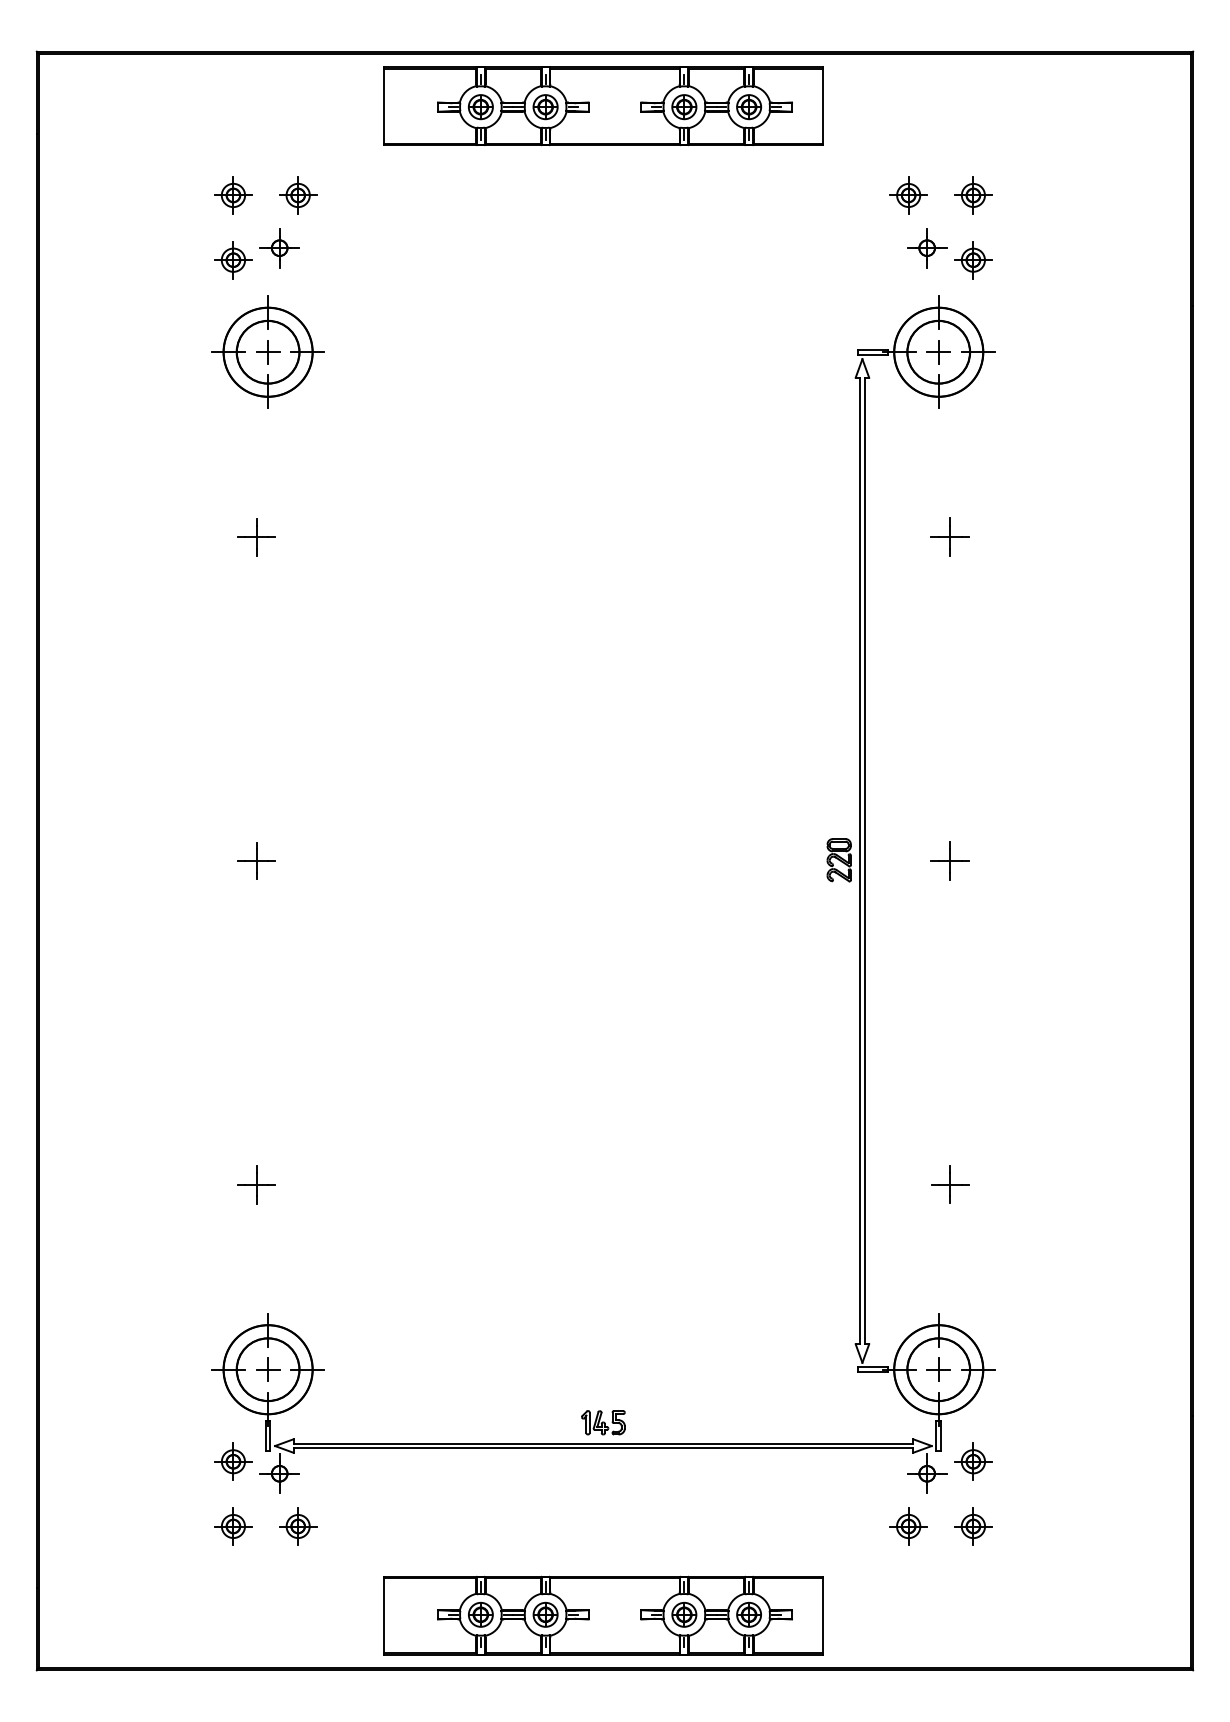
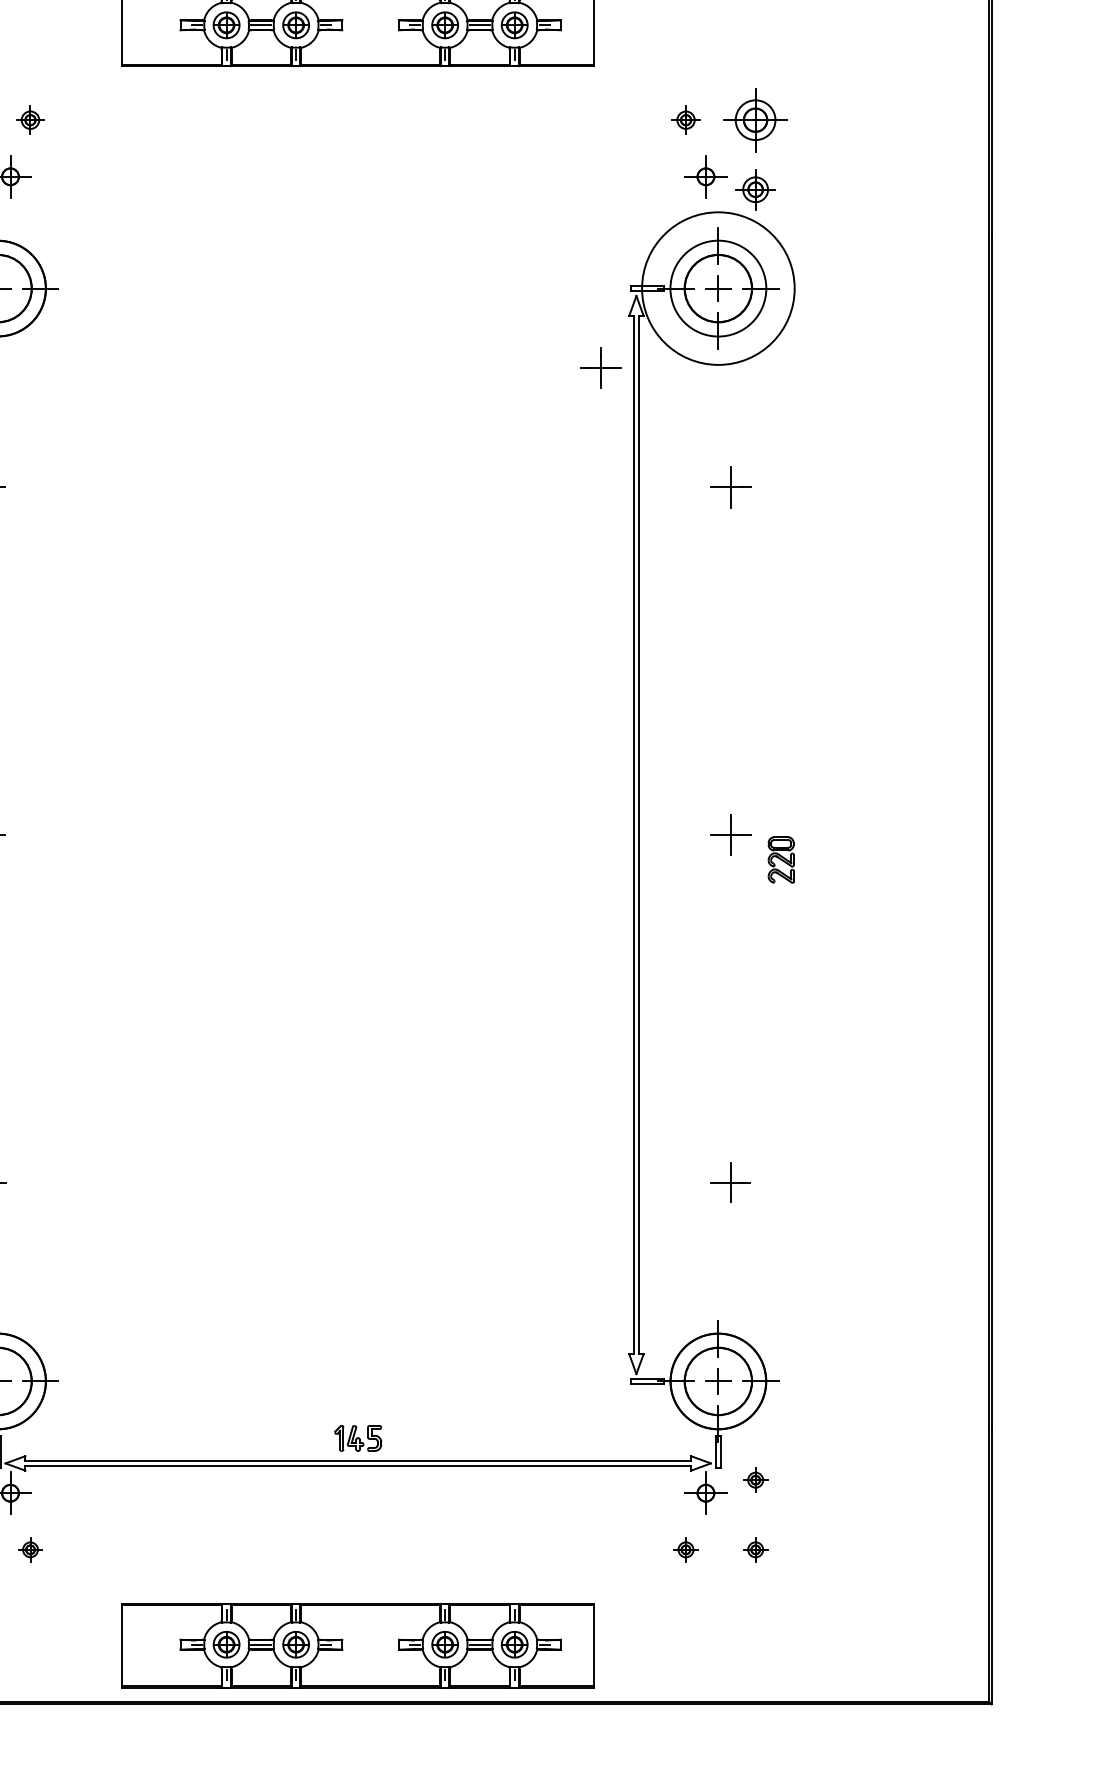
part: (298, 195) -> (30, 120), size x0.7
part: (908, 195) -> (685, 120), size x0.7
part: (973, 195) -> (755, 120), size x1.6
circle: (938, 351) -> (718, 287), size x1.6
part: (828, 425) -> (599, 367), added
part: (838, 860) -> (780, 860), moved
part: (973, 1461) -> (755, 1480), size x0.6
part: (298, 1526) -> (30, 1549), size x0.6
part: (908, 1526) -> (685, 1549), size x0.6
part: (973, 1526) -> (755, 1549), size x0.6

